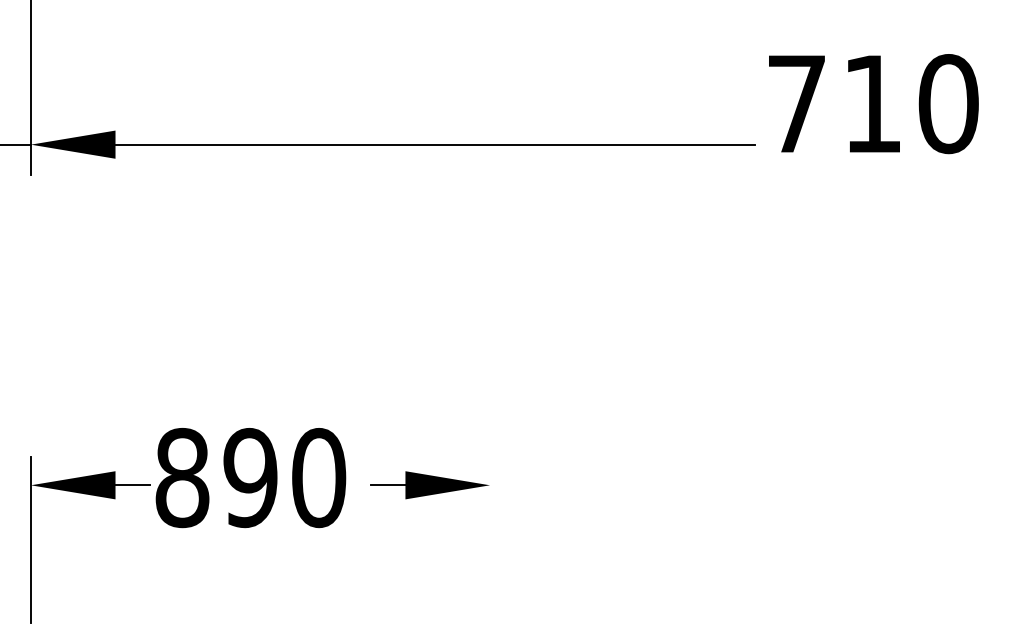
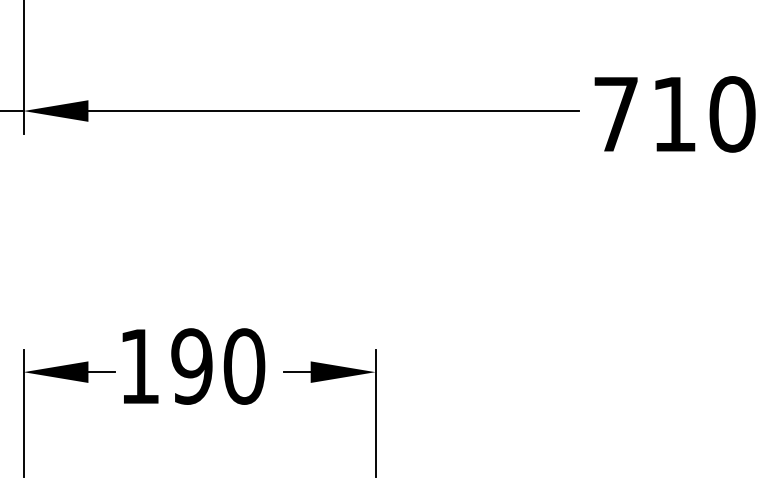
text: (873, 104) -> (674, 114), moved
text: (182, 477) -> (139, 366), 890 -> 190
line: (490, 539) -> (375, 413), added

